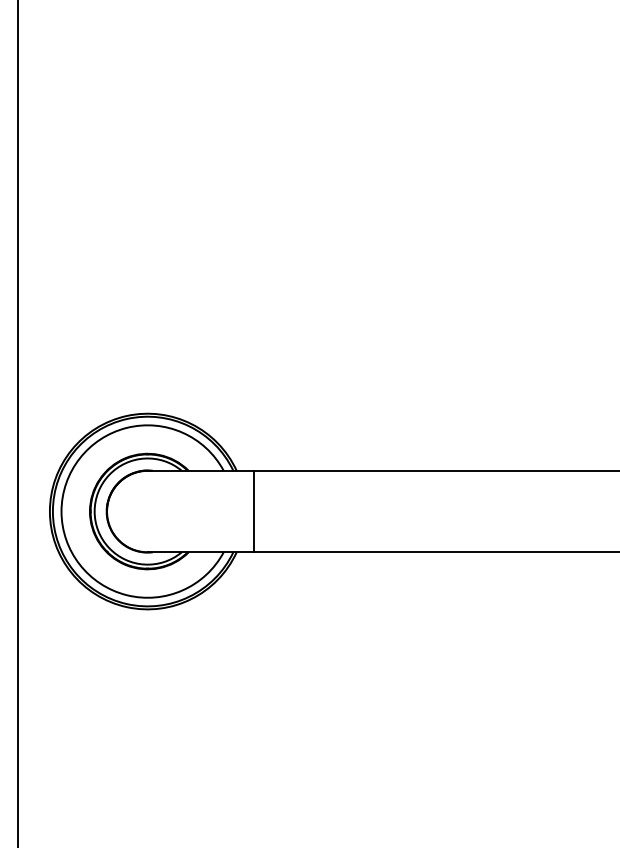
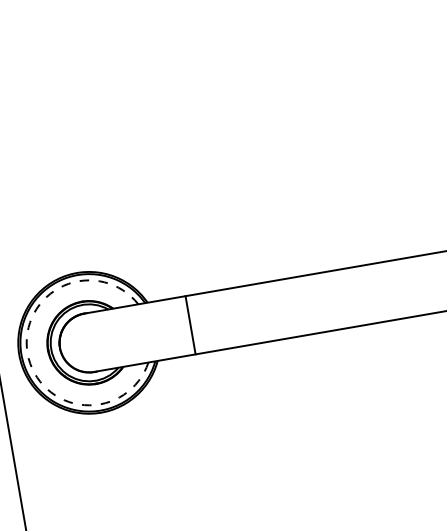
arc: (61, 511) -> (27, 353), solid -> dashed
line: (253, 511) -> (190, 325), moved

